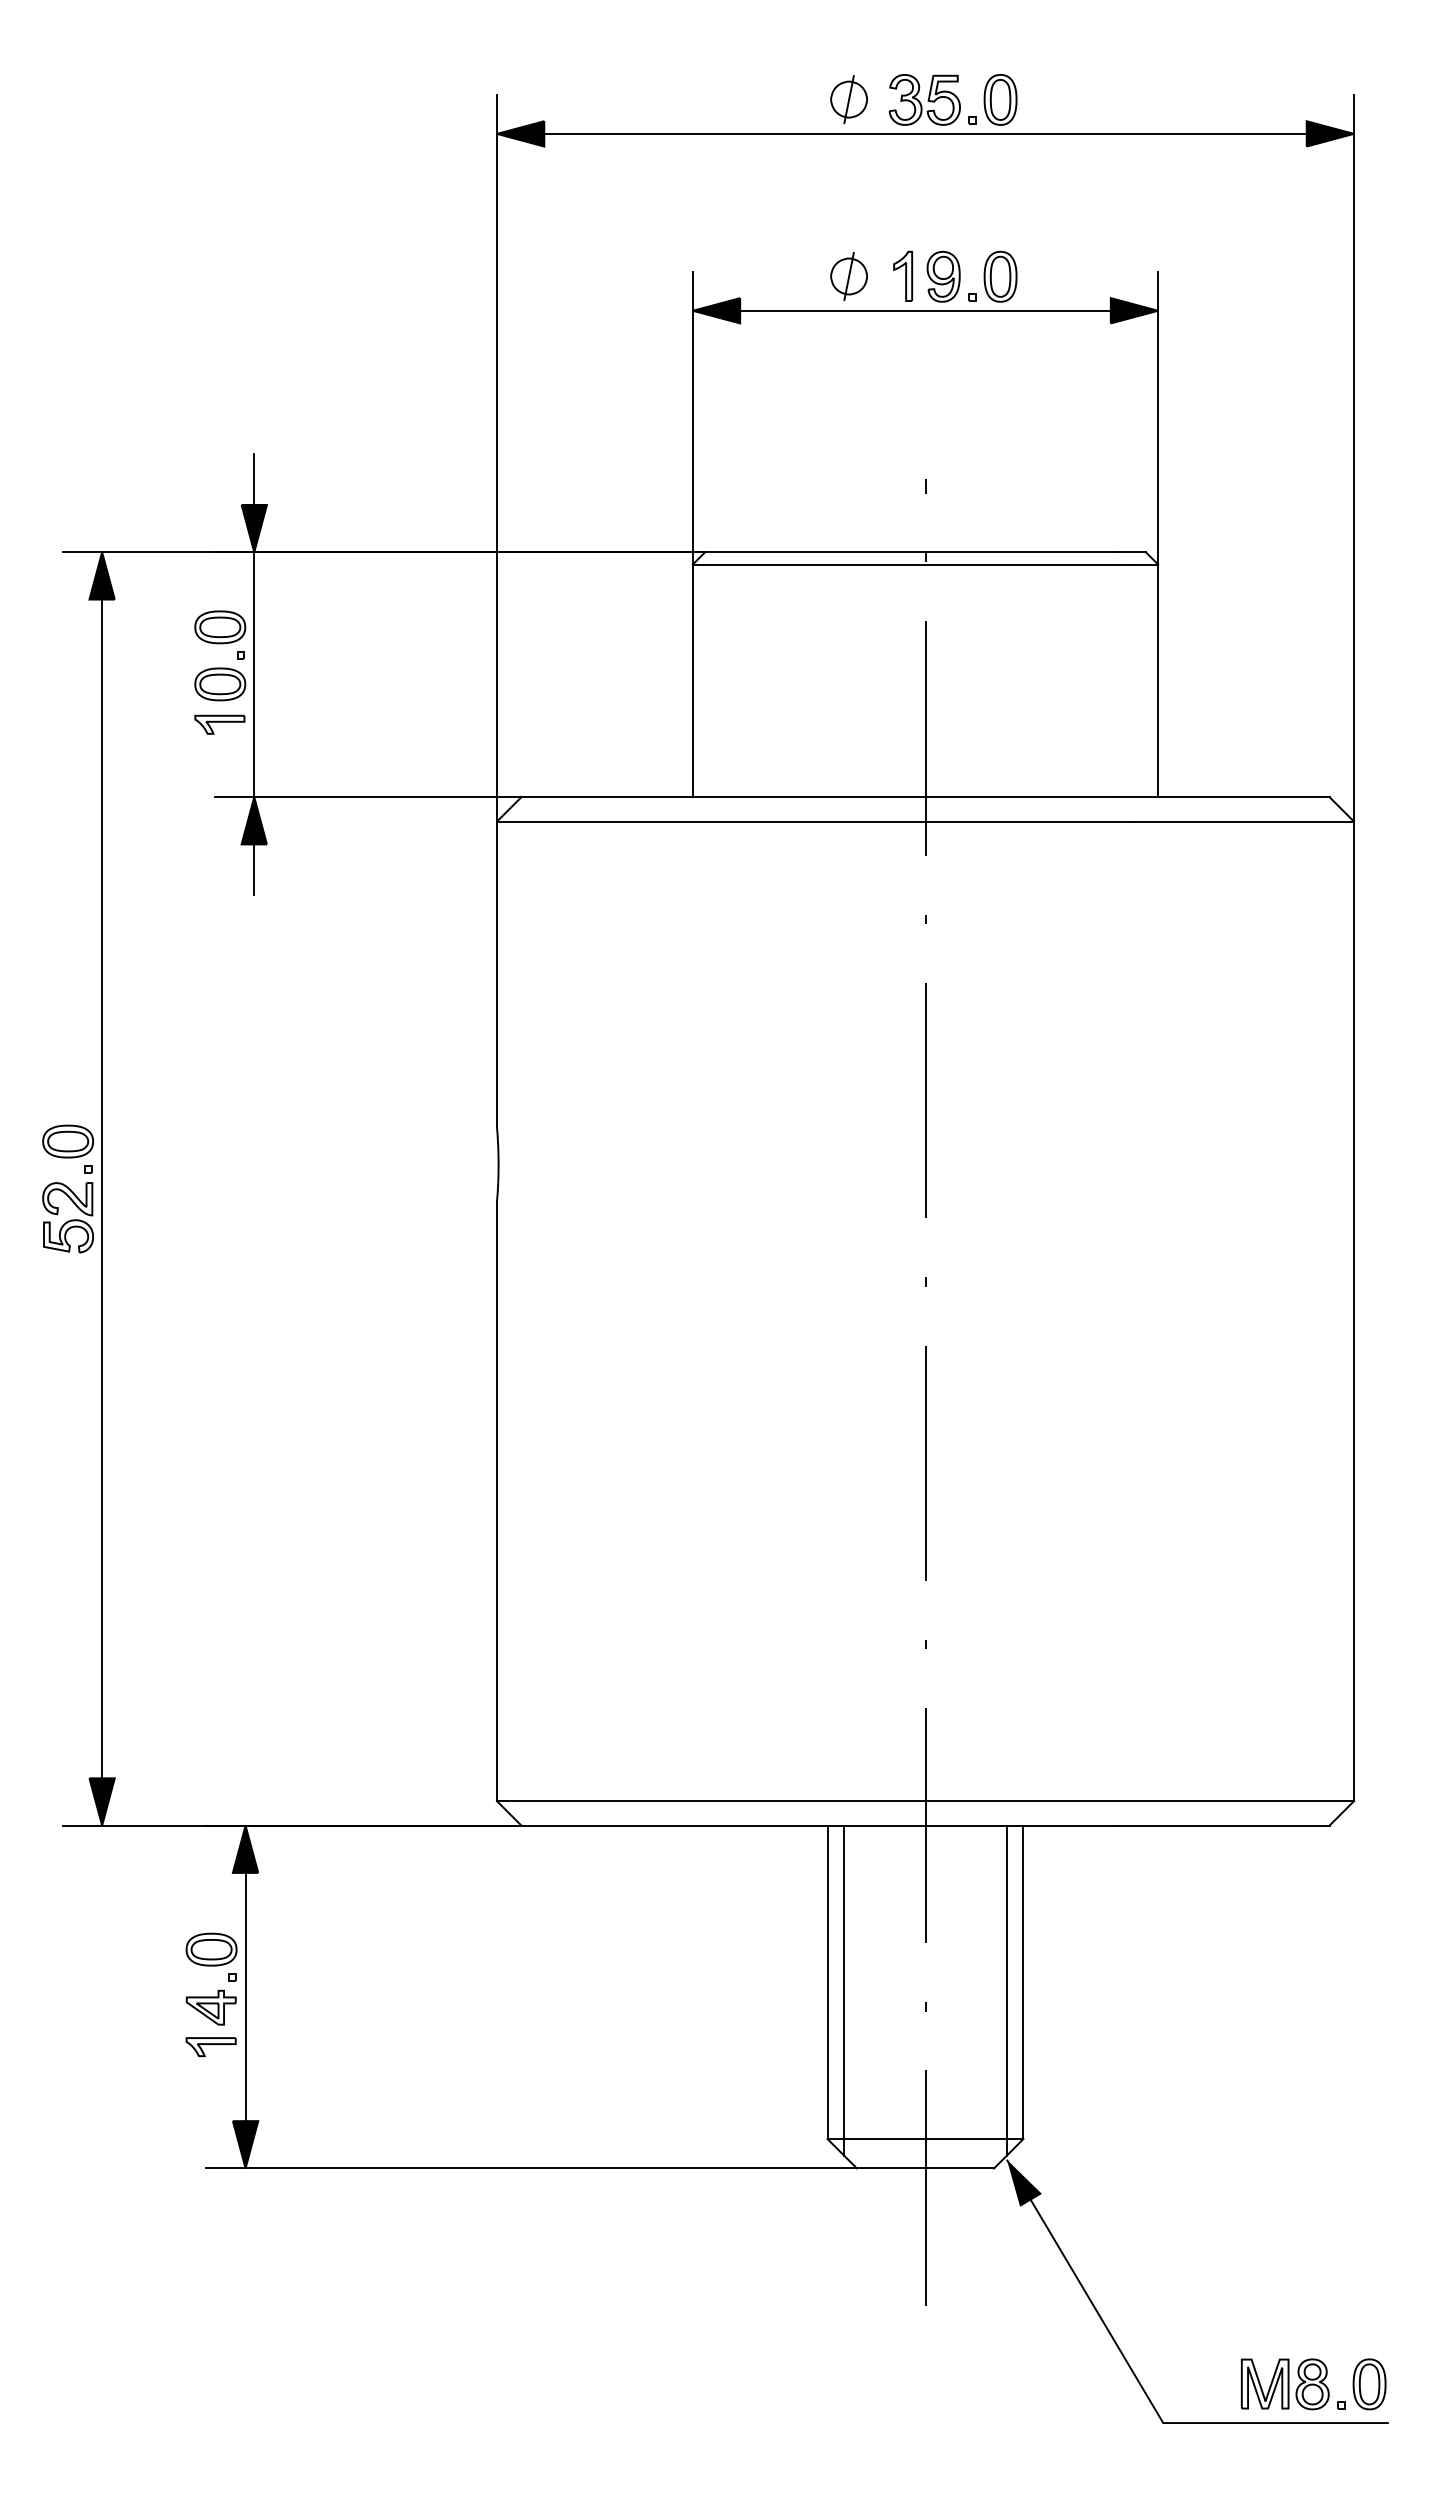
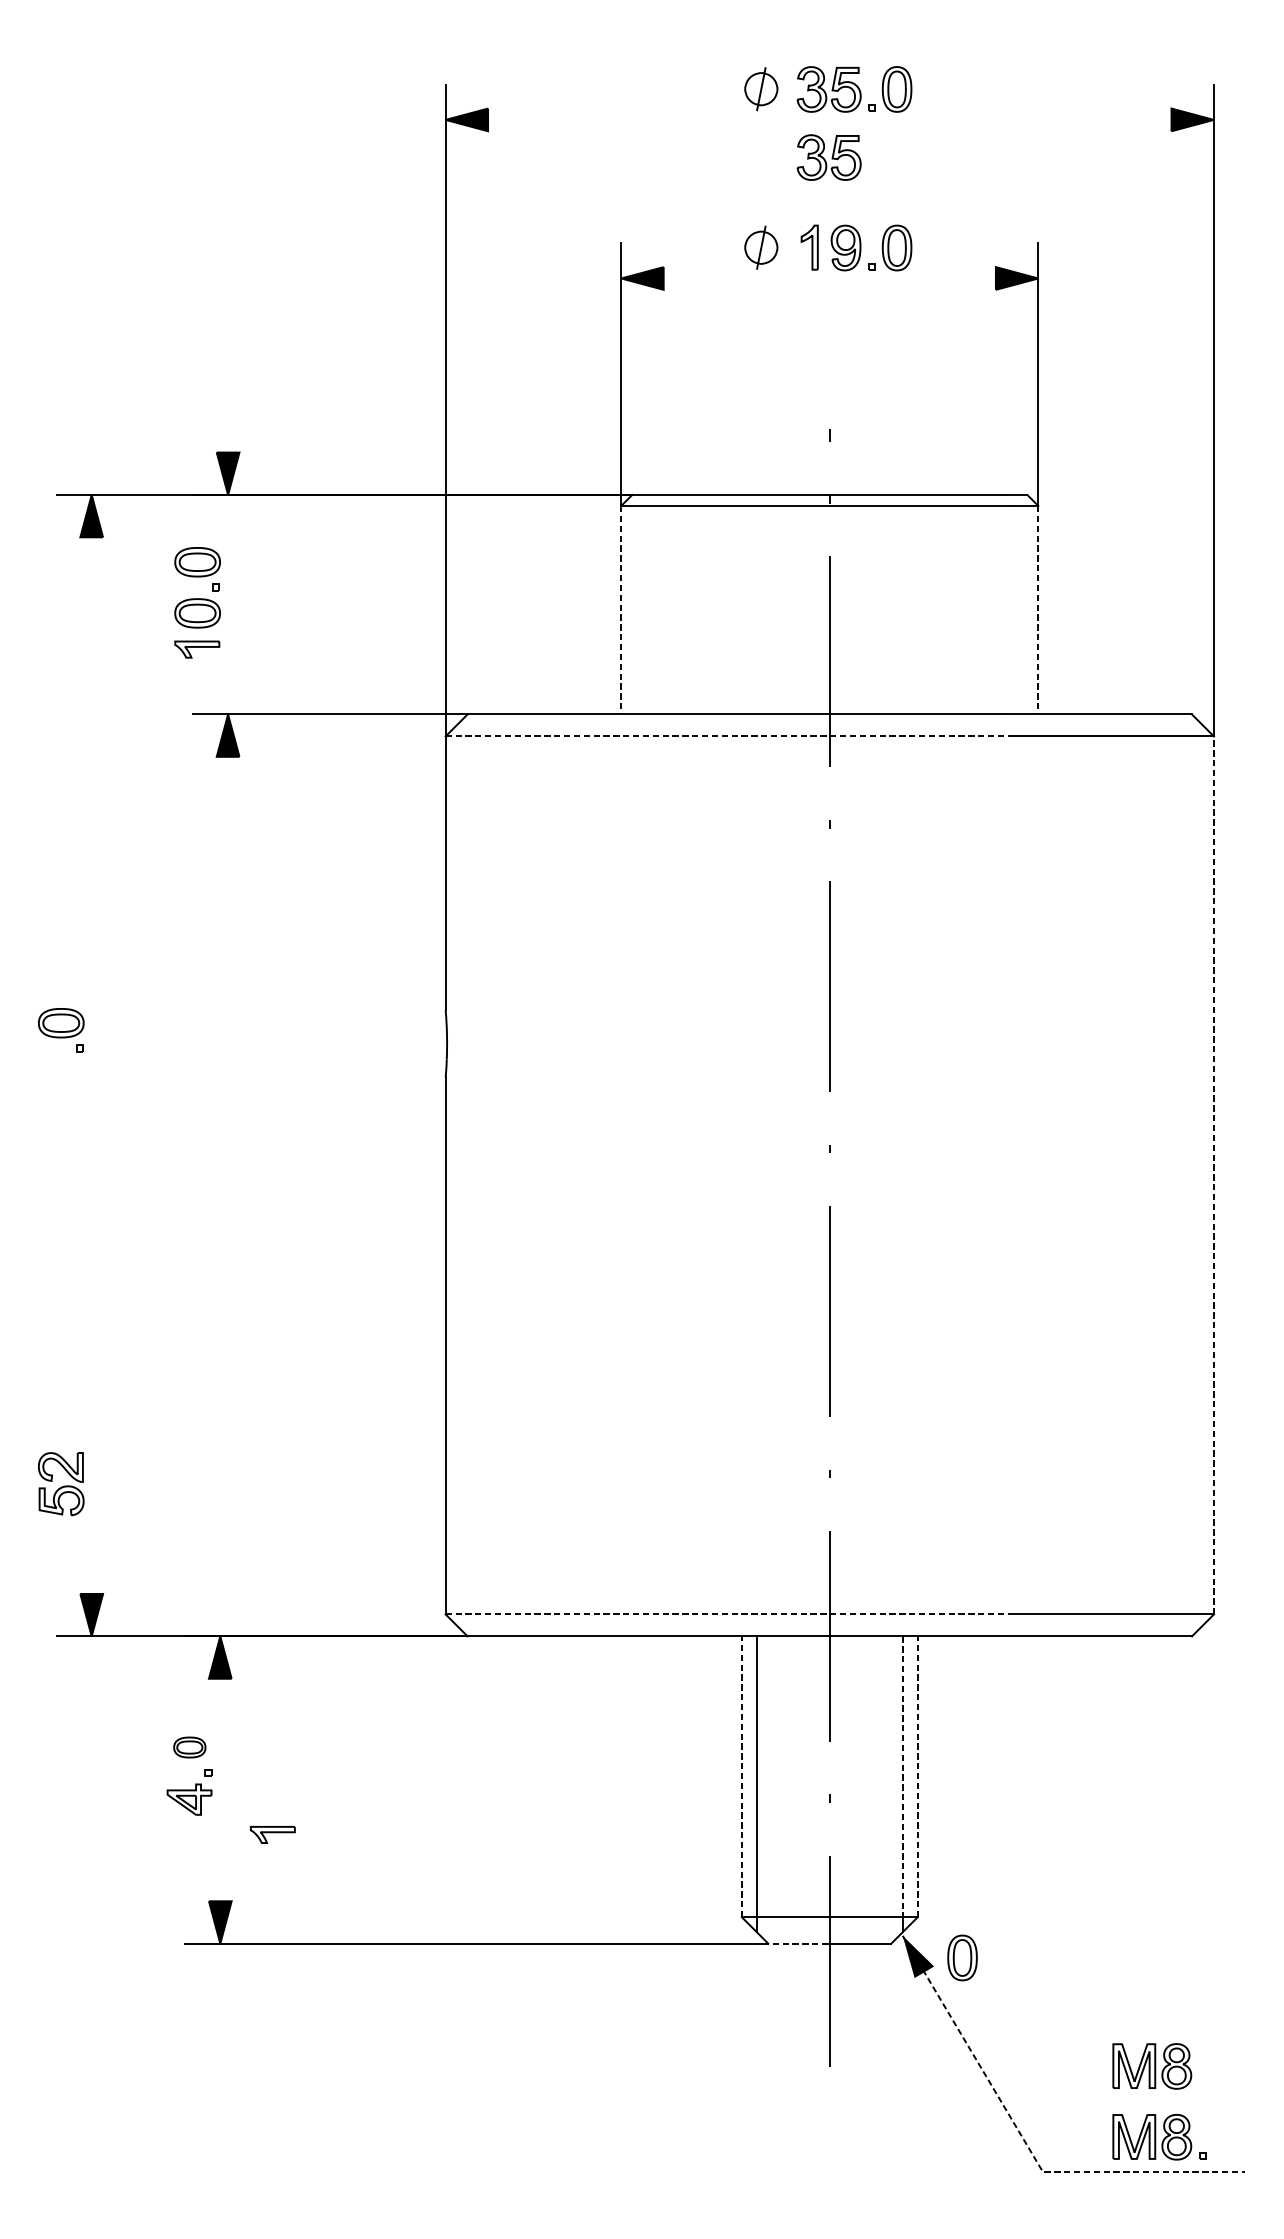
line: (925, 133) -> (829, 119), removed
part: (924, 175) -> (828, 157), added
line: (925, 310) -> (829, 278), removed
line: (254, 479) -> (228, 429), removed
line: (254, 674) -> (228, 604), removed
line: (692, 681) -> (620, 610), solid -> dashed
line: (1158, 681) -> (1038, 610), solid -> dashed
line: (813, 821) -> (729, 736), solid -> dashed
line: (254, 869) -> (228, 779), removed
line: (102, 1188) -> (92, 1065), removed
part: (67, 1217) -> (60, 1483), moved
line: (1354, 1311) -> (1214, 1175), solid -> dashed
line: (813, 1801) -> (729, 1614), solid -> dashed
part: (211, 1949) -> (189, 1747), size x0.7
line: (827, 1982) -> (741, 1777), solid -> dashed
line: (1006, 1982) -> (902, 1777), solid -> dashed
line: (1023, 1982) -> (917, 1777), solid -> dashed
line: (245, 1996) -> (220, 1789), removed
part: (210, 2046) -> (272, 1834), moved
line: (889, 2168) -> (797, 1943), solid -> dashed
part: (1284, 2305) -> (1151, 2066), added
part: (1369, 2384) -> (962, 1958), moved
line: (1142, 2388) -> (1024, 2140), solid -> dashed

